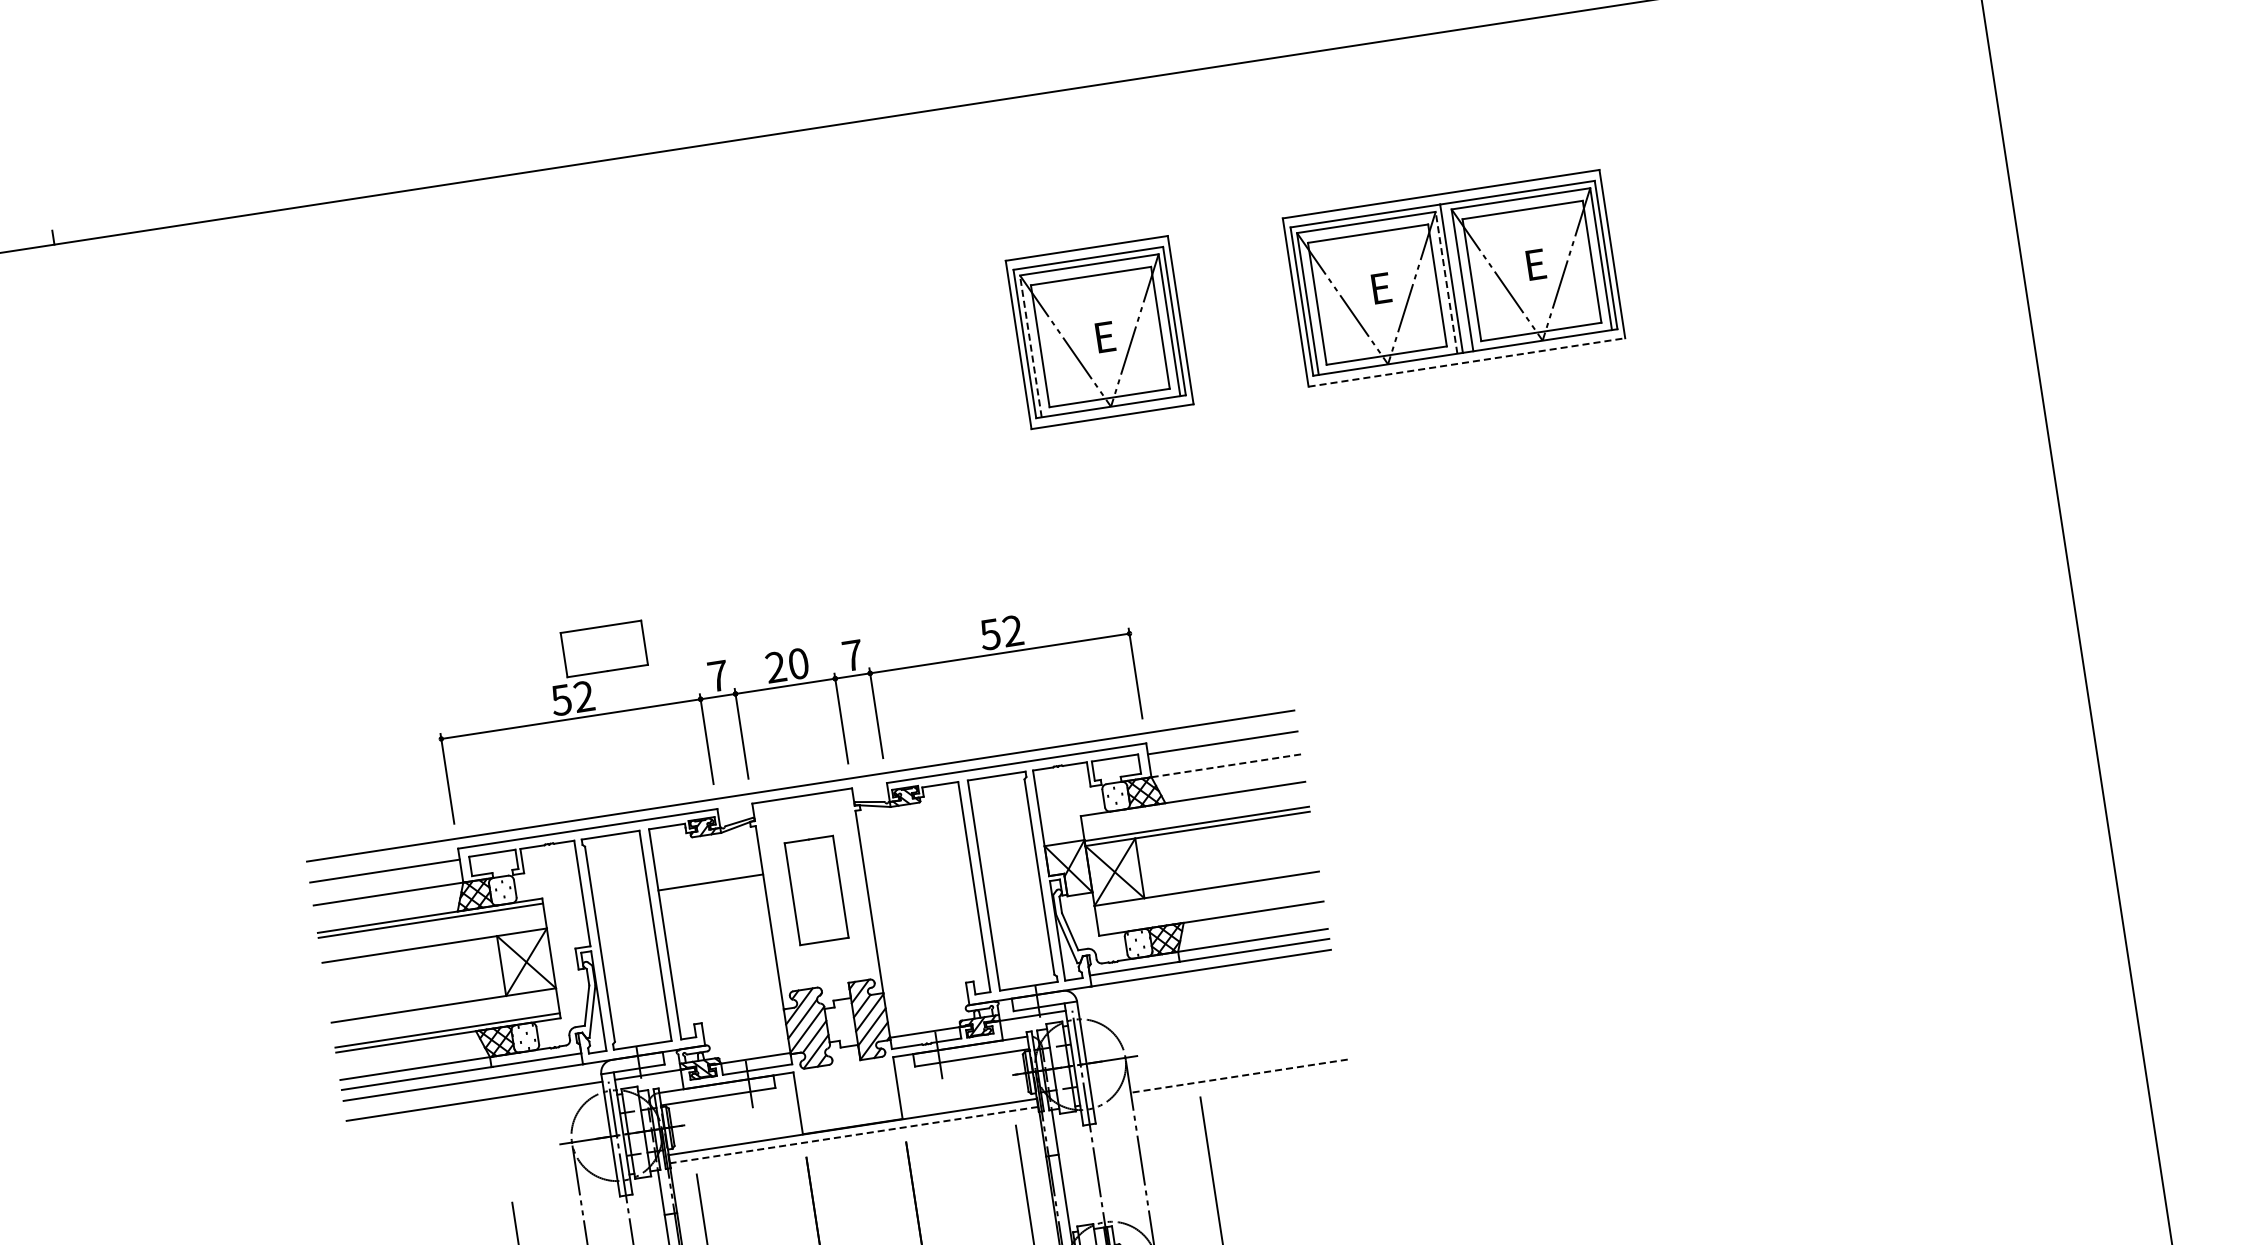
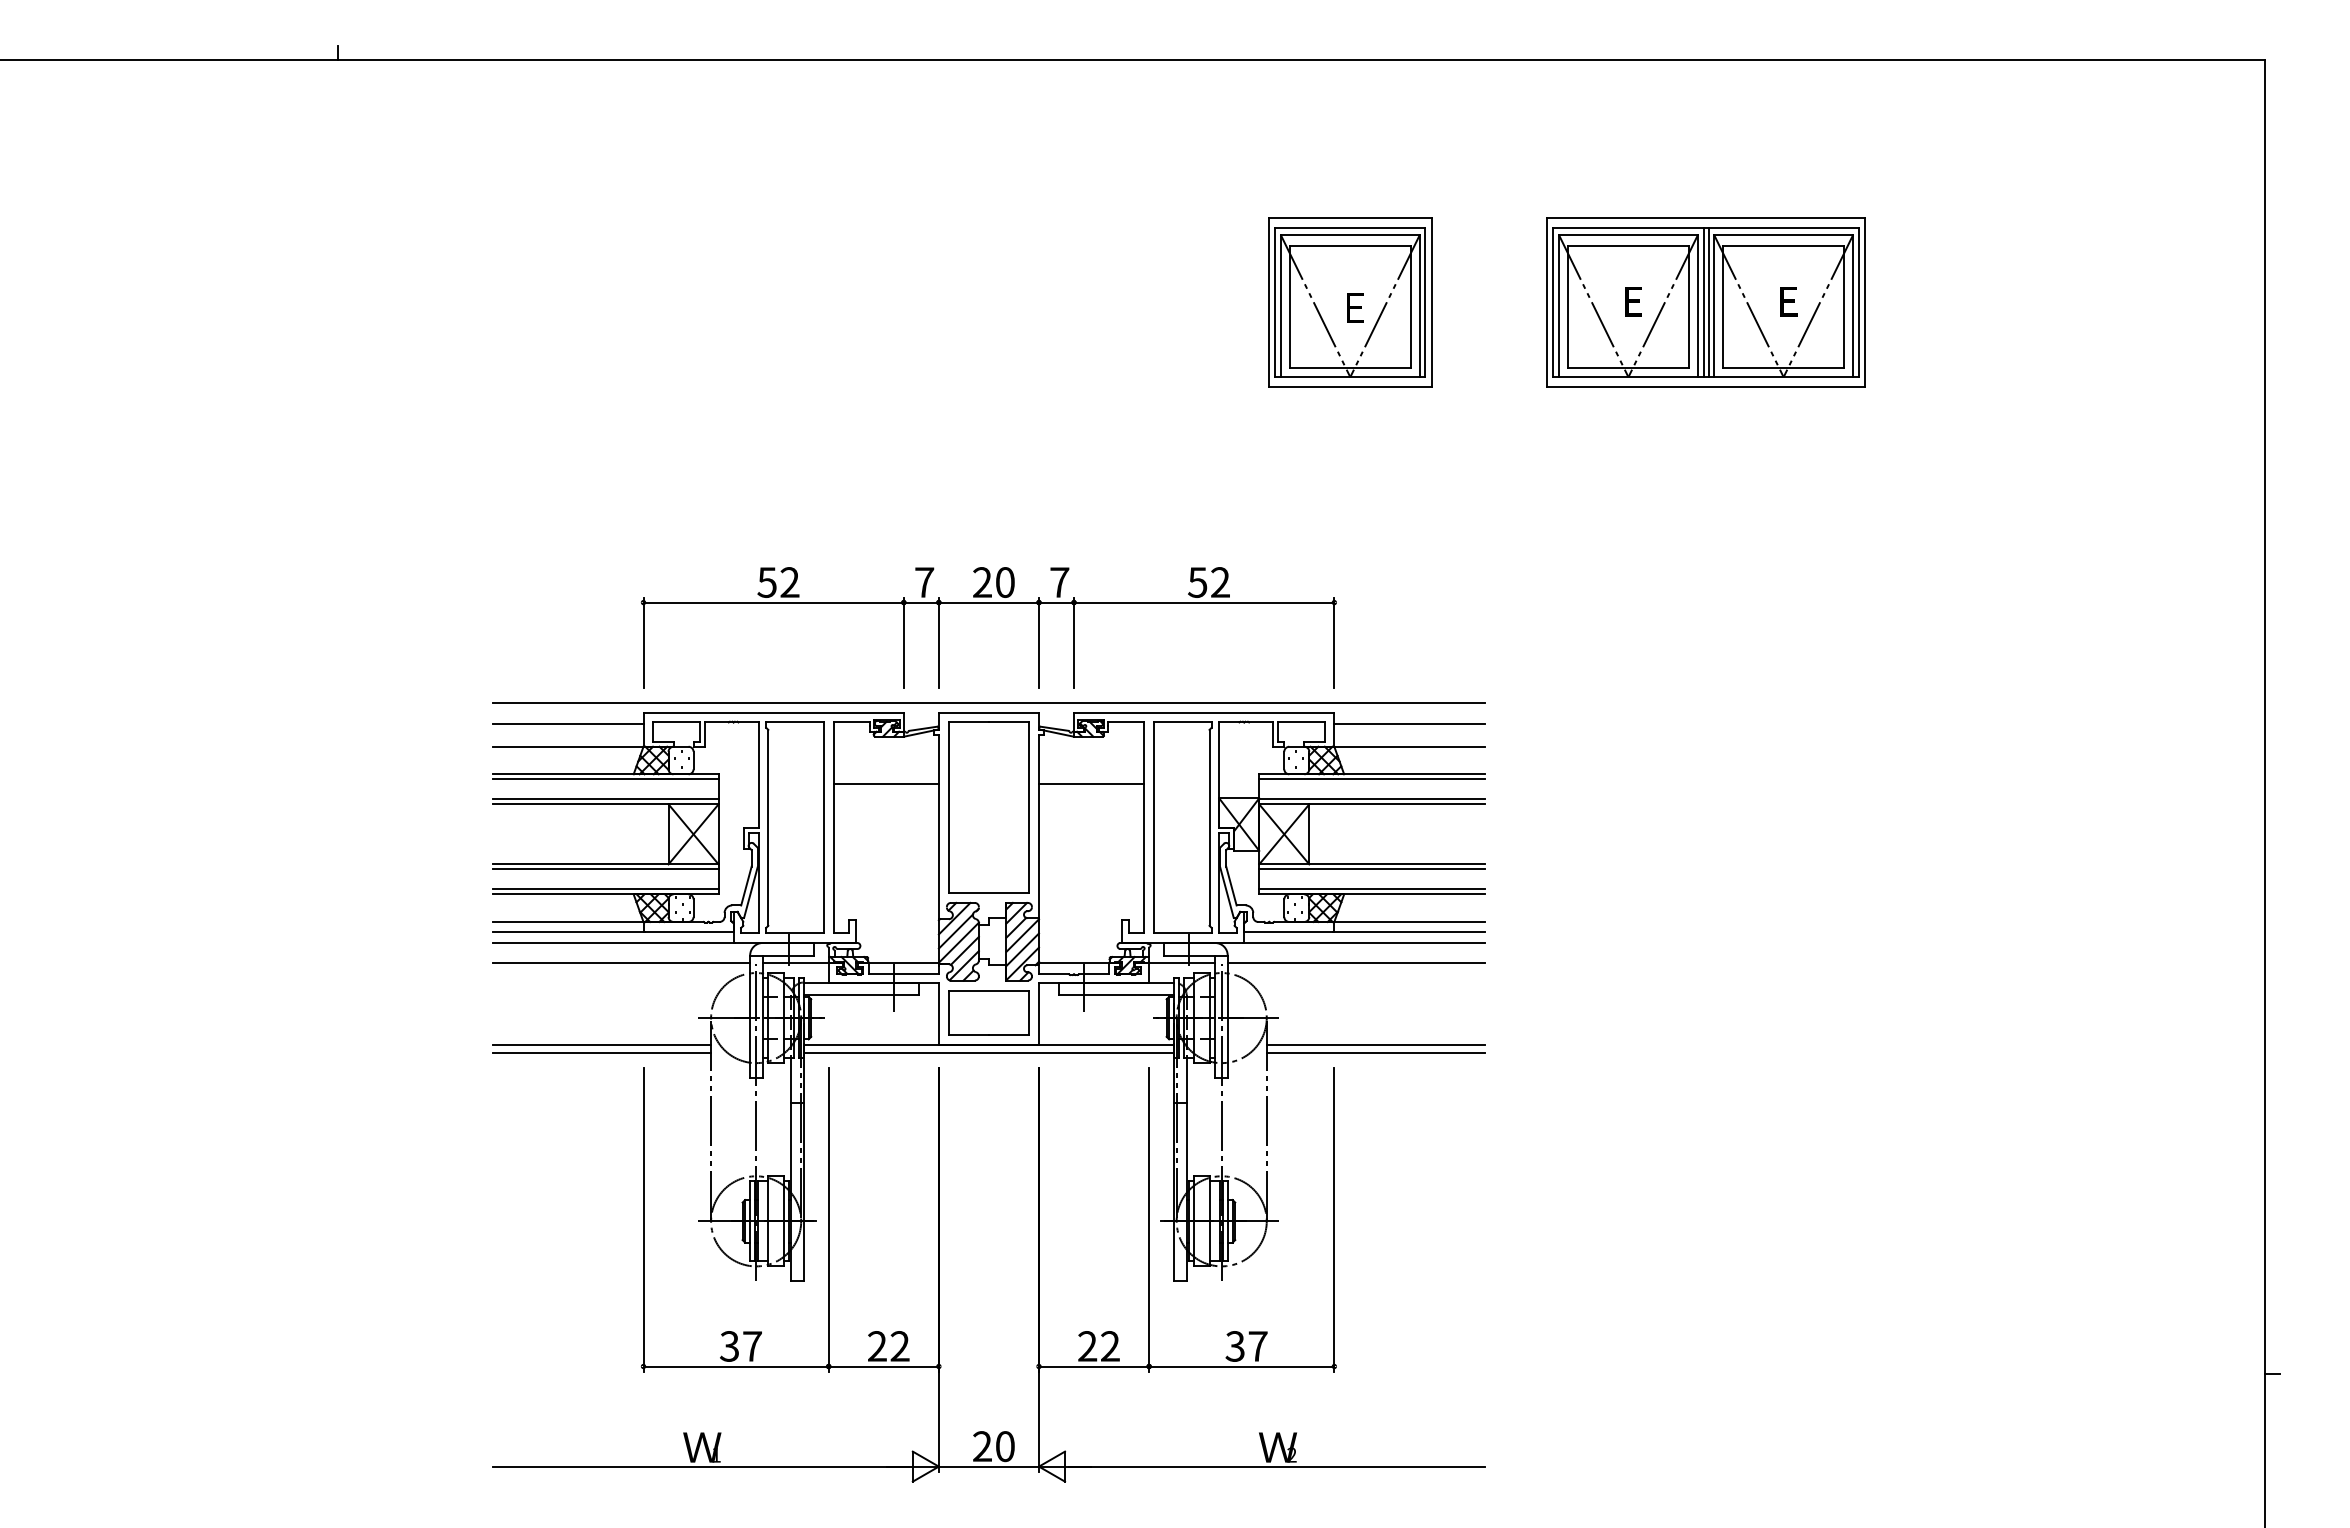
line: (1456, 277) -> (1708, 302), added
line: (1446, 282) -> (1698, 305), dashed -> solid
line: (1030, 345) -> (1280, 305), dashed -> solid
line: (1467, 362) -> (1706, 387), dashed -> solid
part: (603, 648) -> (988, 1012), moved
line: (1224, 765) -> (1407, 746), dashed -> solid
line: (1193, 804) -> (1371, 779), added
line: (915, 850) -> (1091, 783), added
part: (816, 890) -> (988, 807), size x1.67
line: (1207, 893) -> (1371, 869), added
line: (1210, 913) -> (1371, 889), added
line: (433, 940) -> (605, 799), added
line: (1205, 989) -> (1355, 963), added
line: (444, 1010) -> (605, 869), added
line: (1237, 1067) -> (1375, 1044), added
line: (1239, 1076) -> (1375, 1053), dashed -> solid
line: (853, 1135) -> (988, 1053), dashed -> solid
line: (467, 1185) -> (602, 1044), added
line: (469, 1194) -> (602, 1053), added

